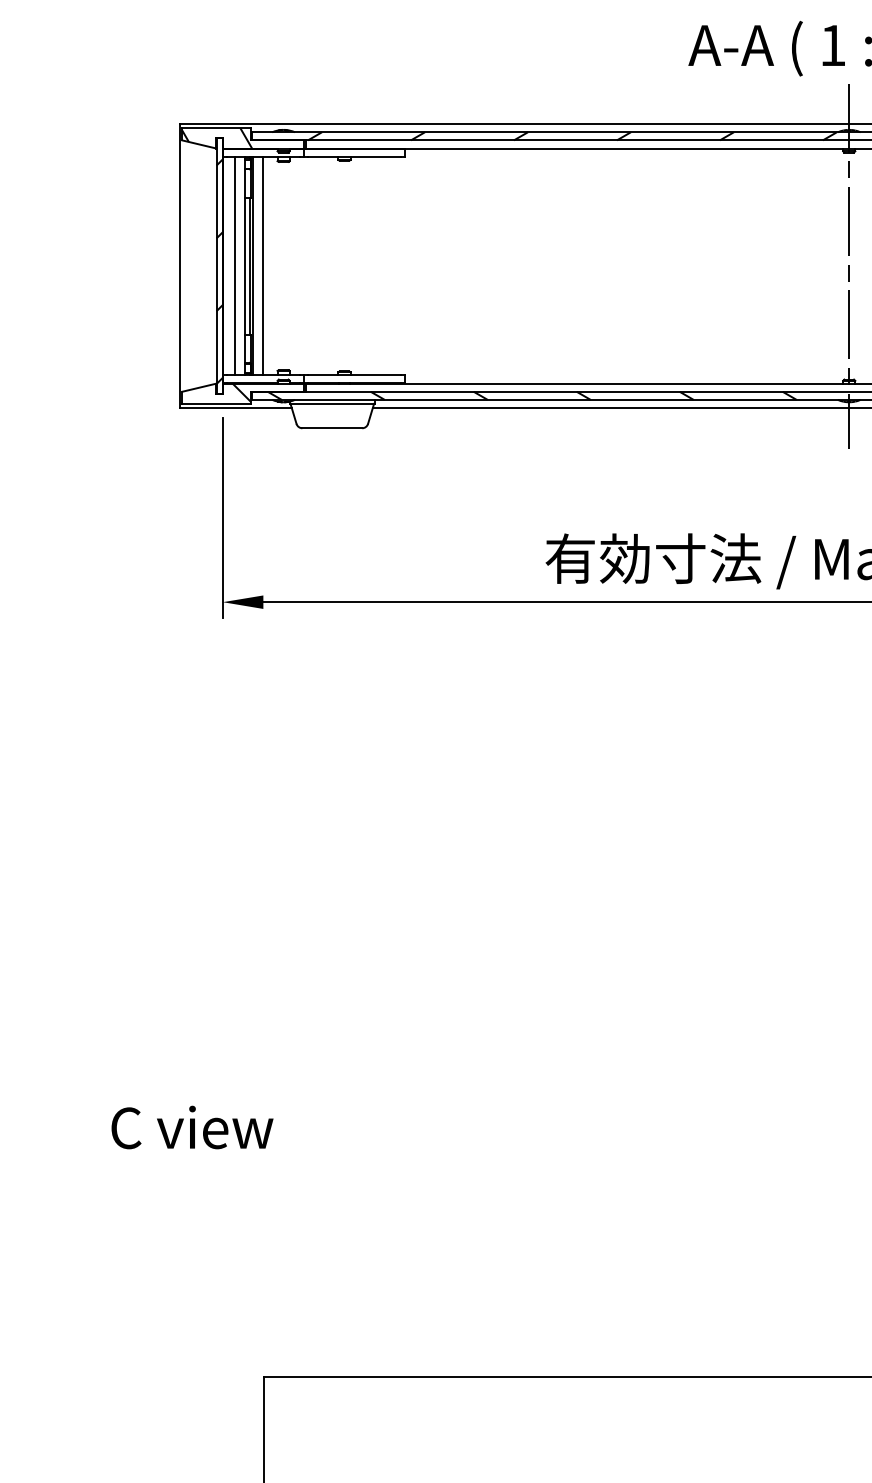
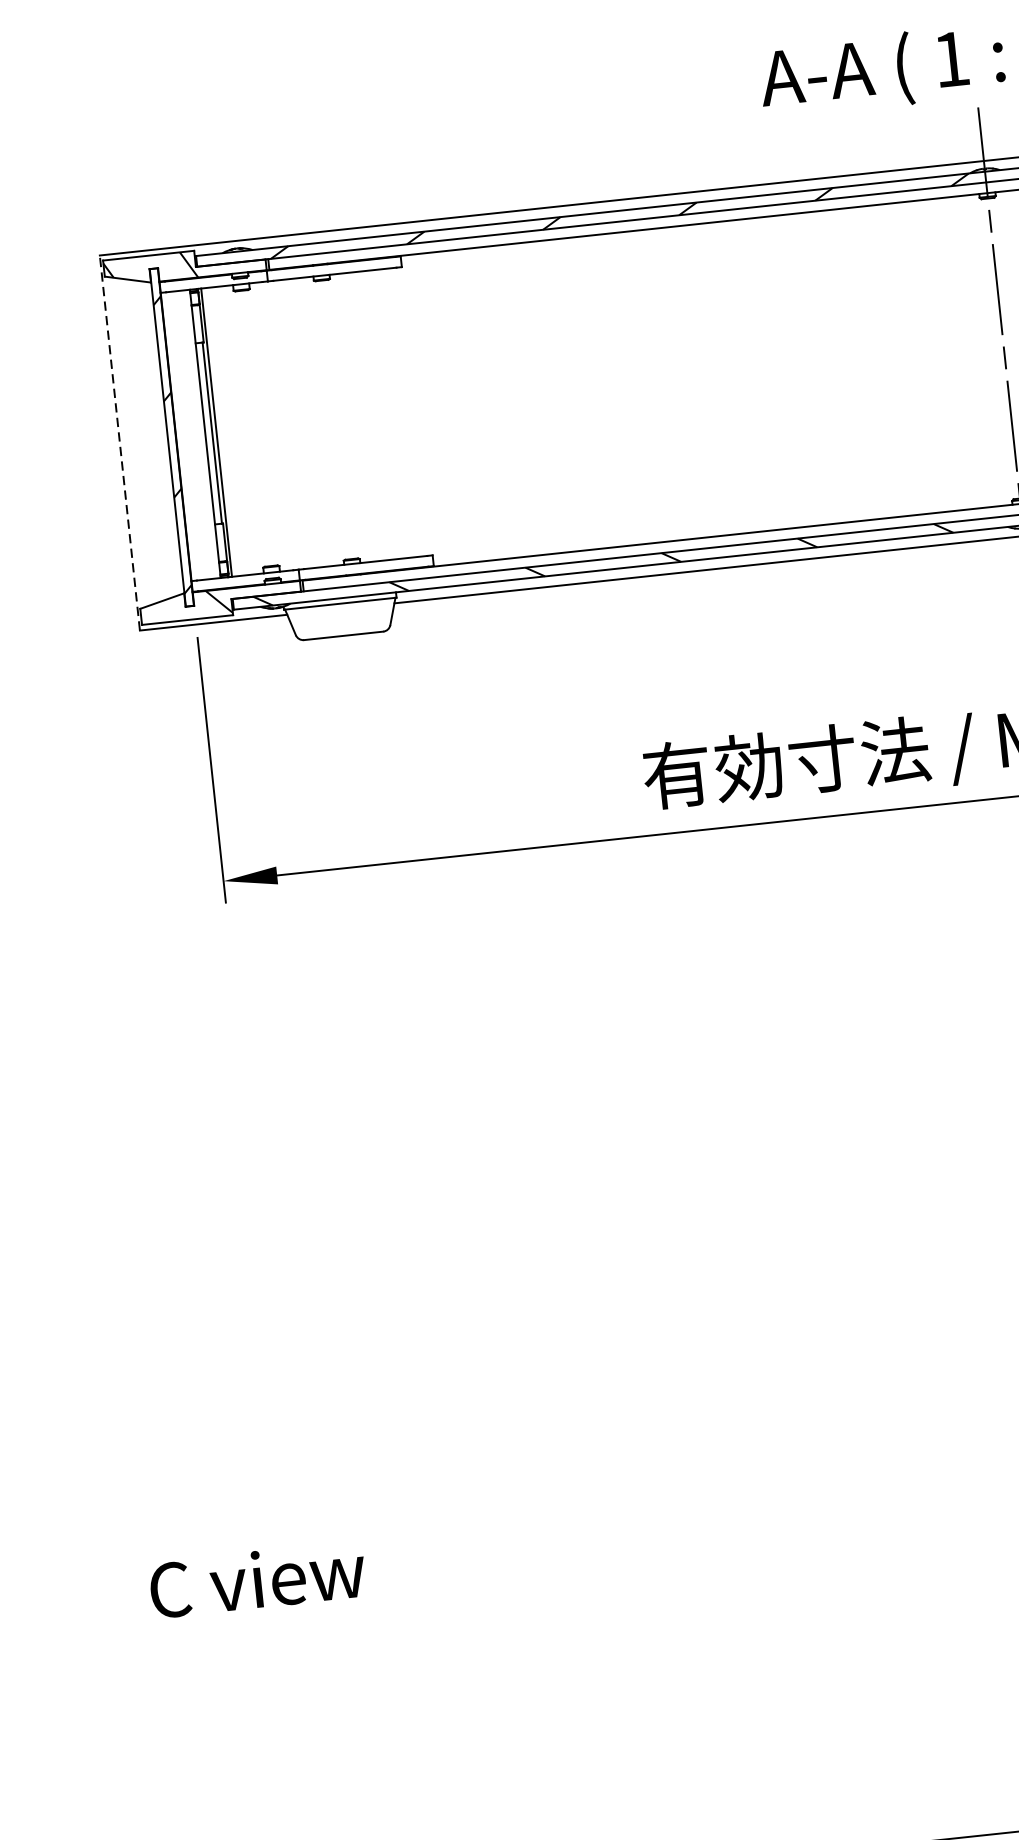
line: (180, 266) -> (120, 443), solid -> dashed
line: (235, 266) -> (192, 435), removed
line: (263, 266) -> (229, 431), removed

